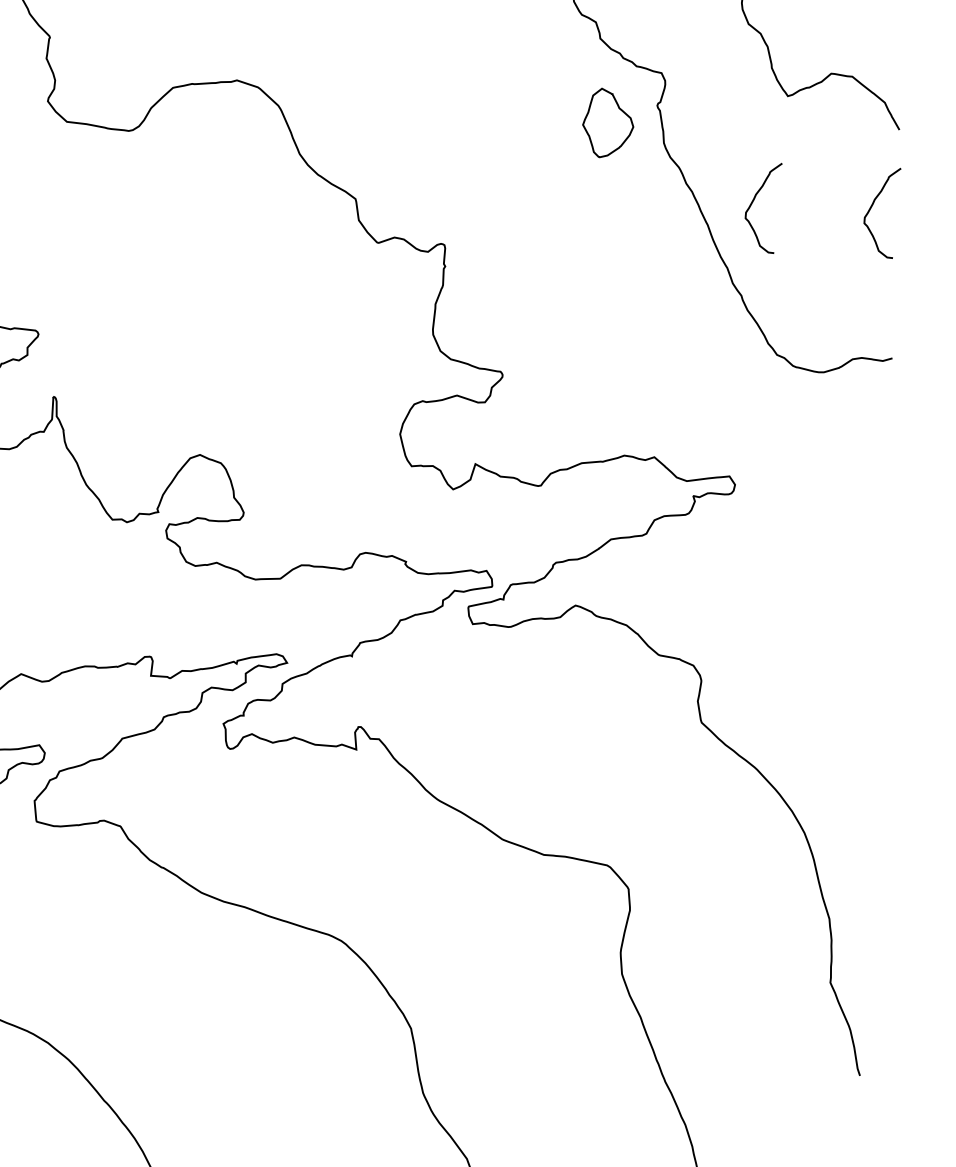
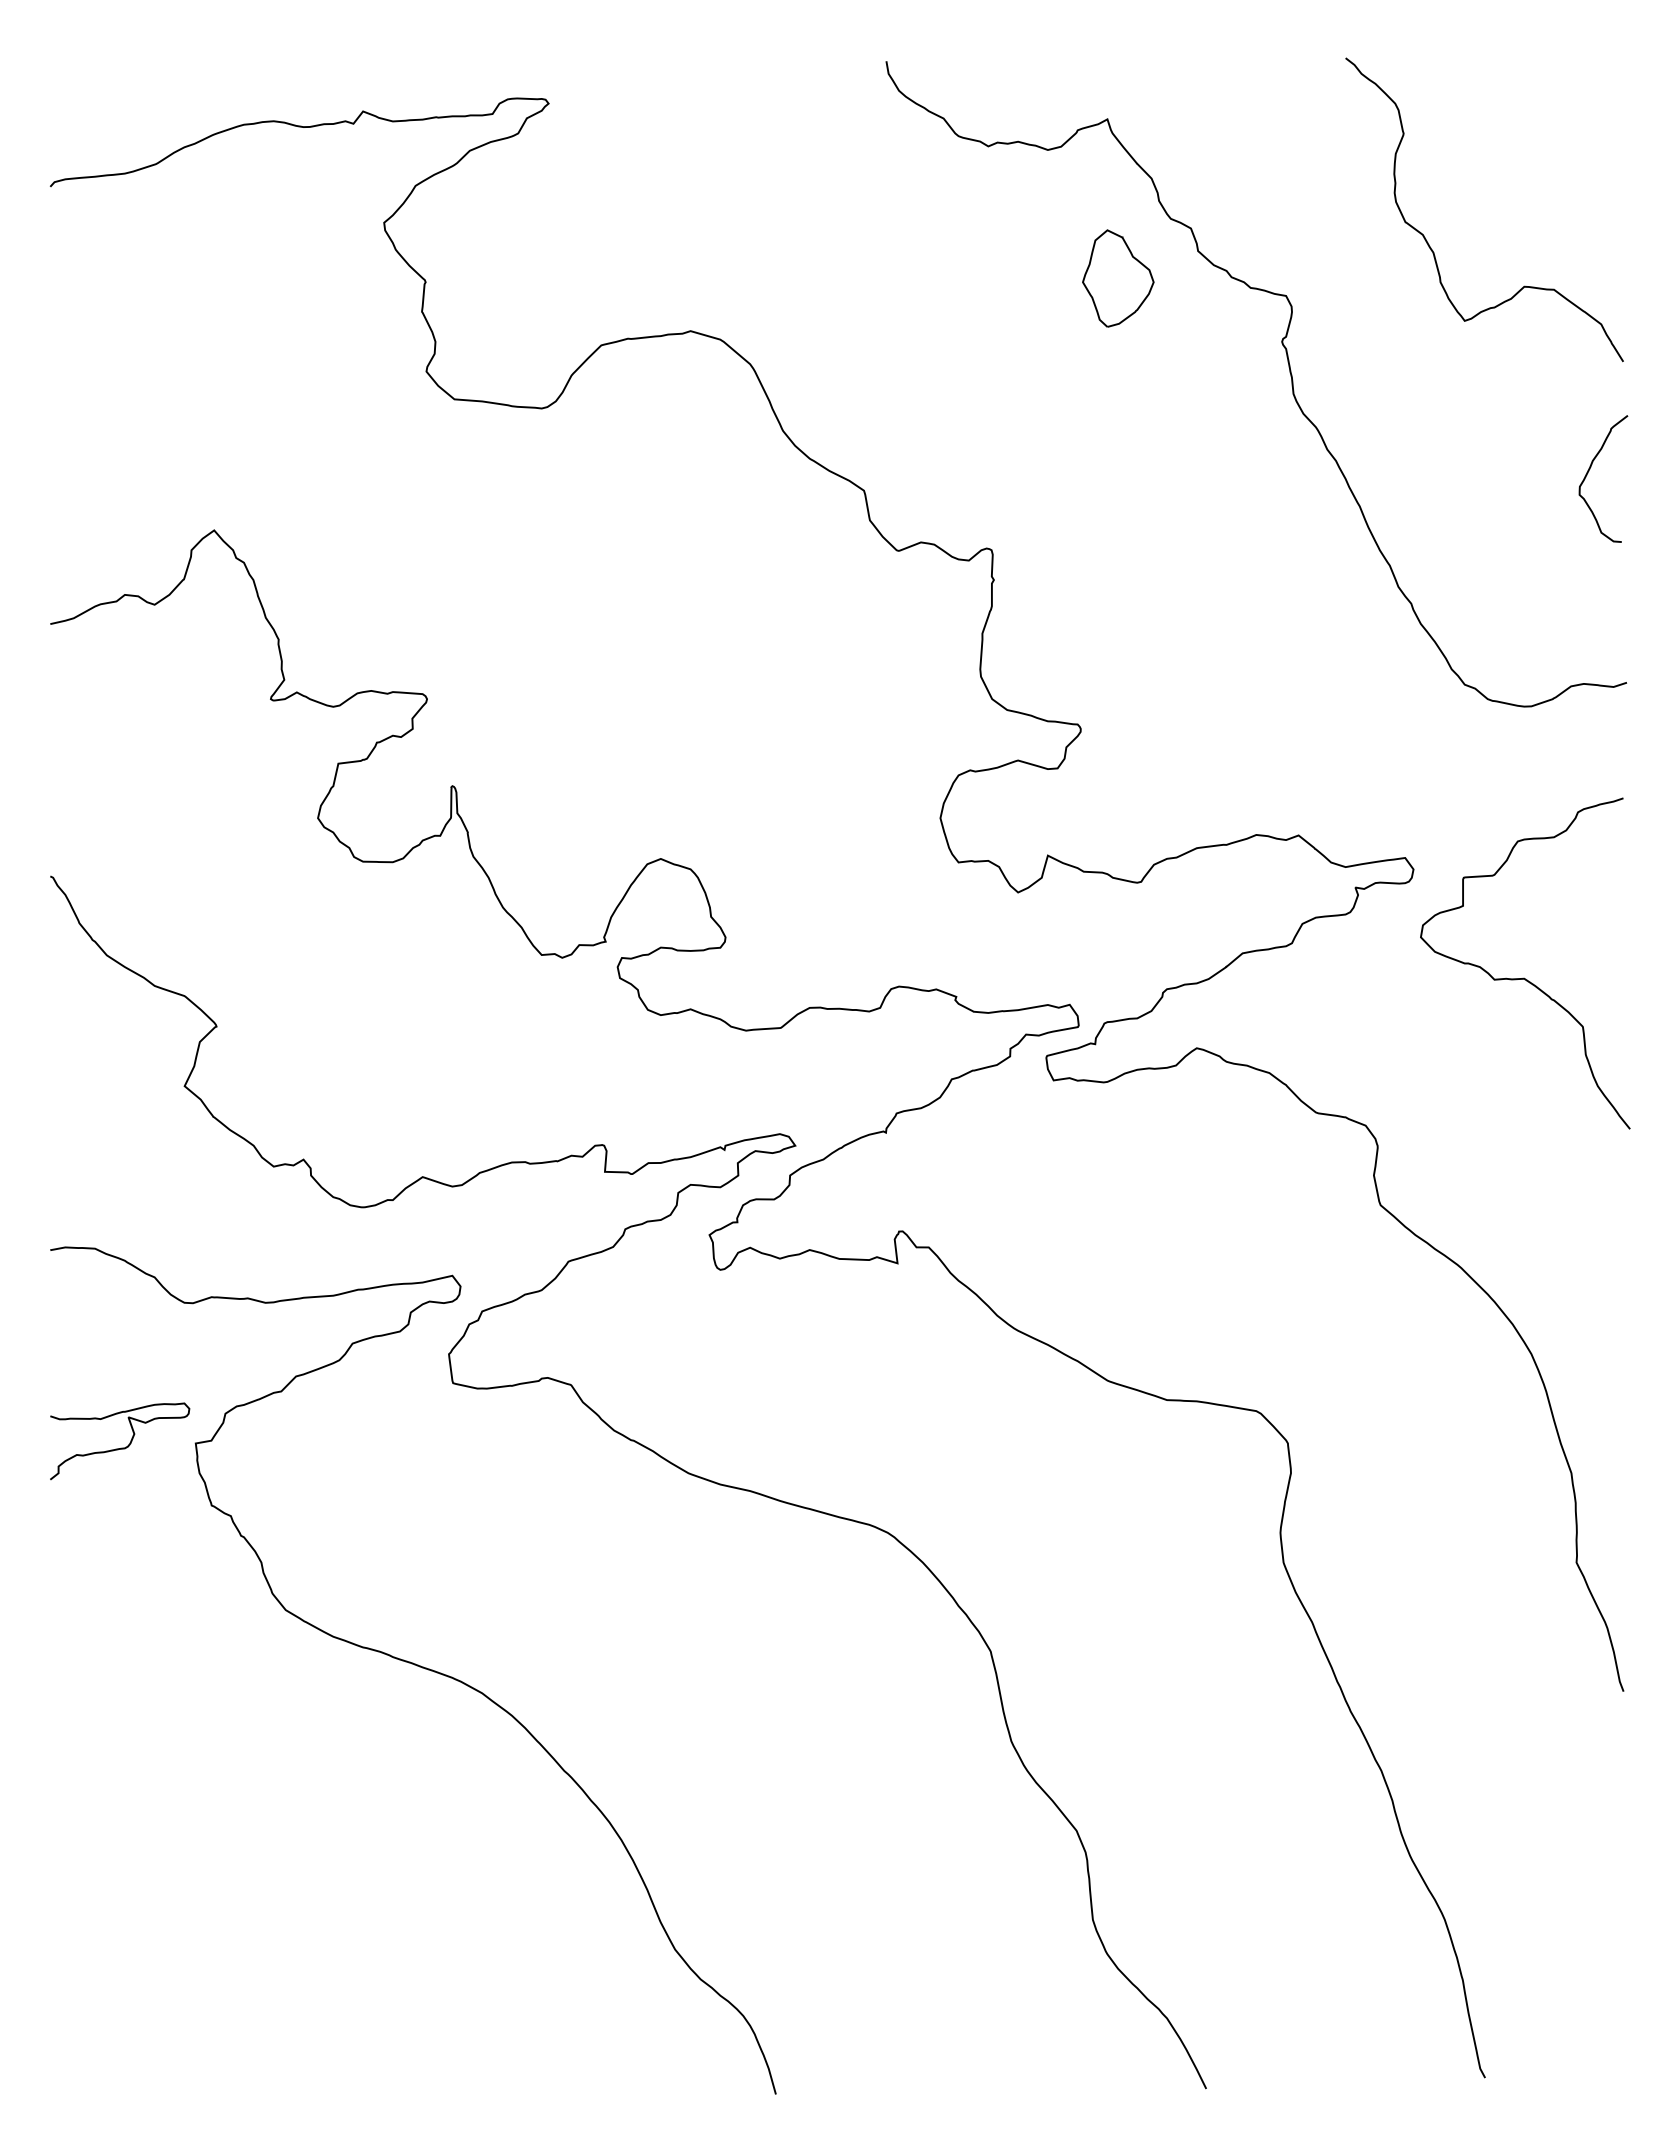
part: (608, 123) -> (1118, 278), moved
curve: (753, 202) -> (1422, 471), removed
curve: (810, 564) -> (1524, 977), added

